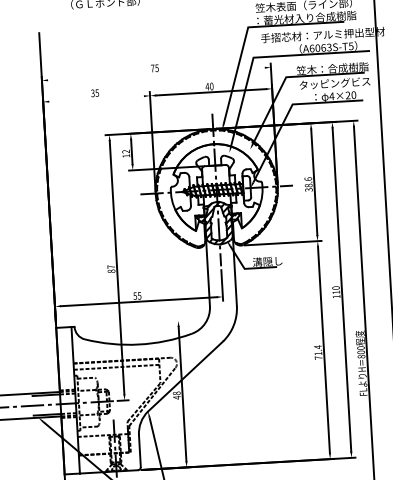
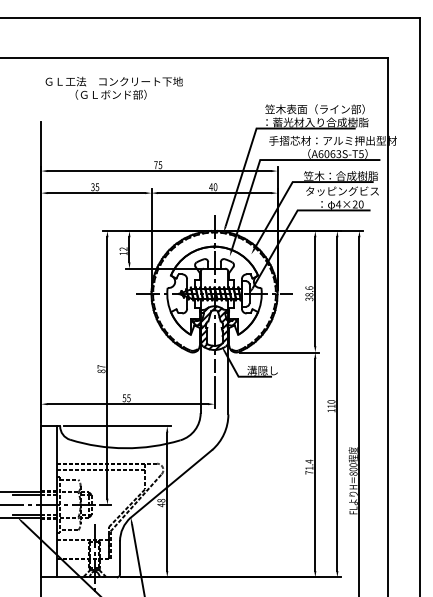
line: (156, 74) -> (159, 171), added
line: (96, 99) -> (96, 193), added
line: (130, 323) -> (117, 426), added

